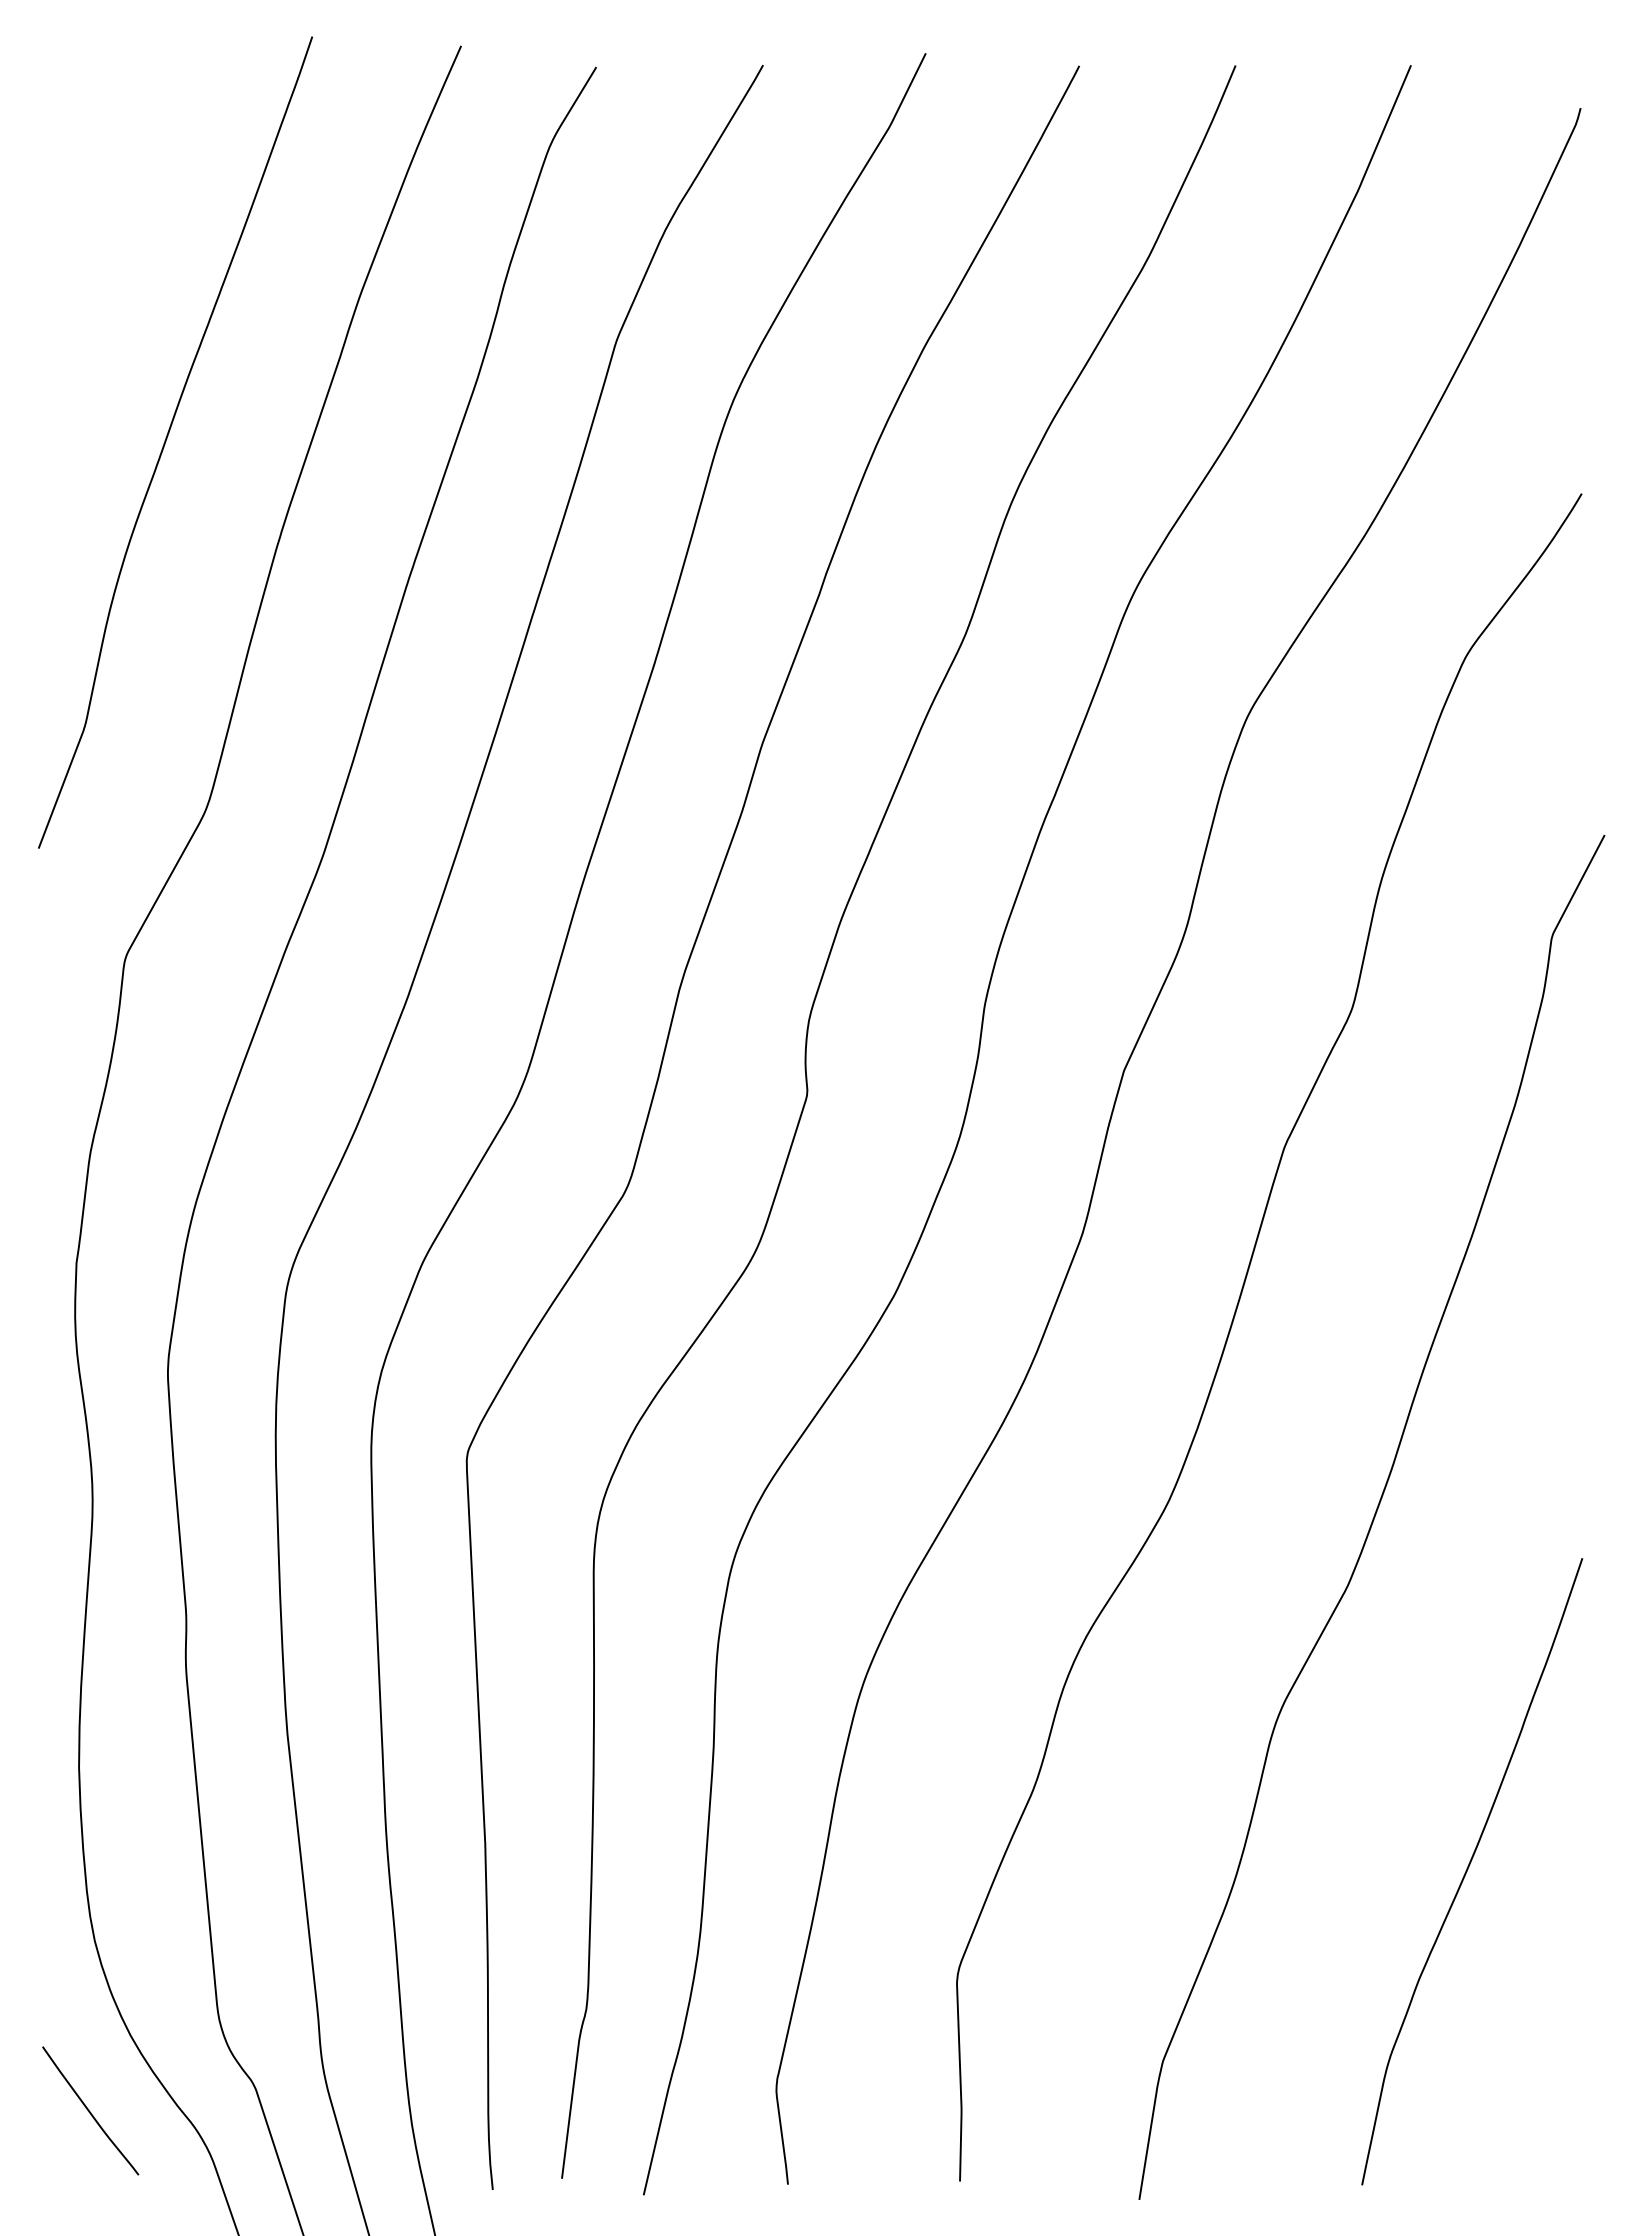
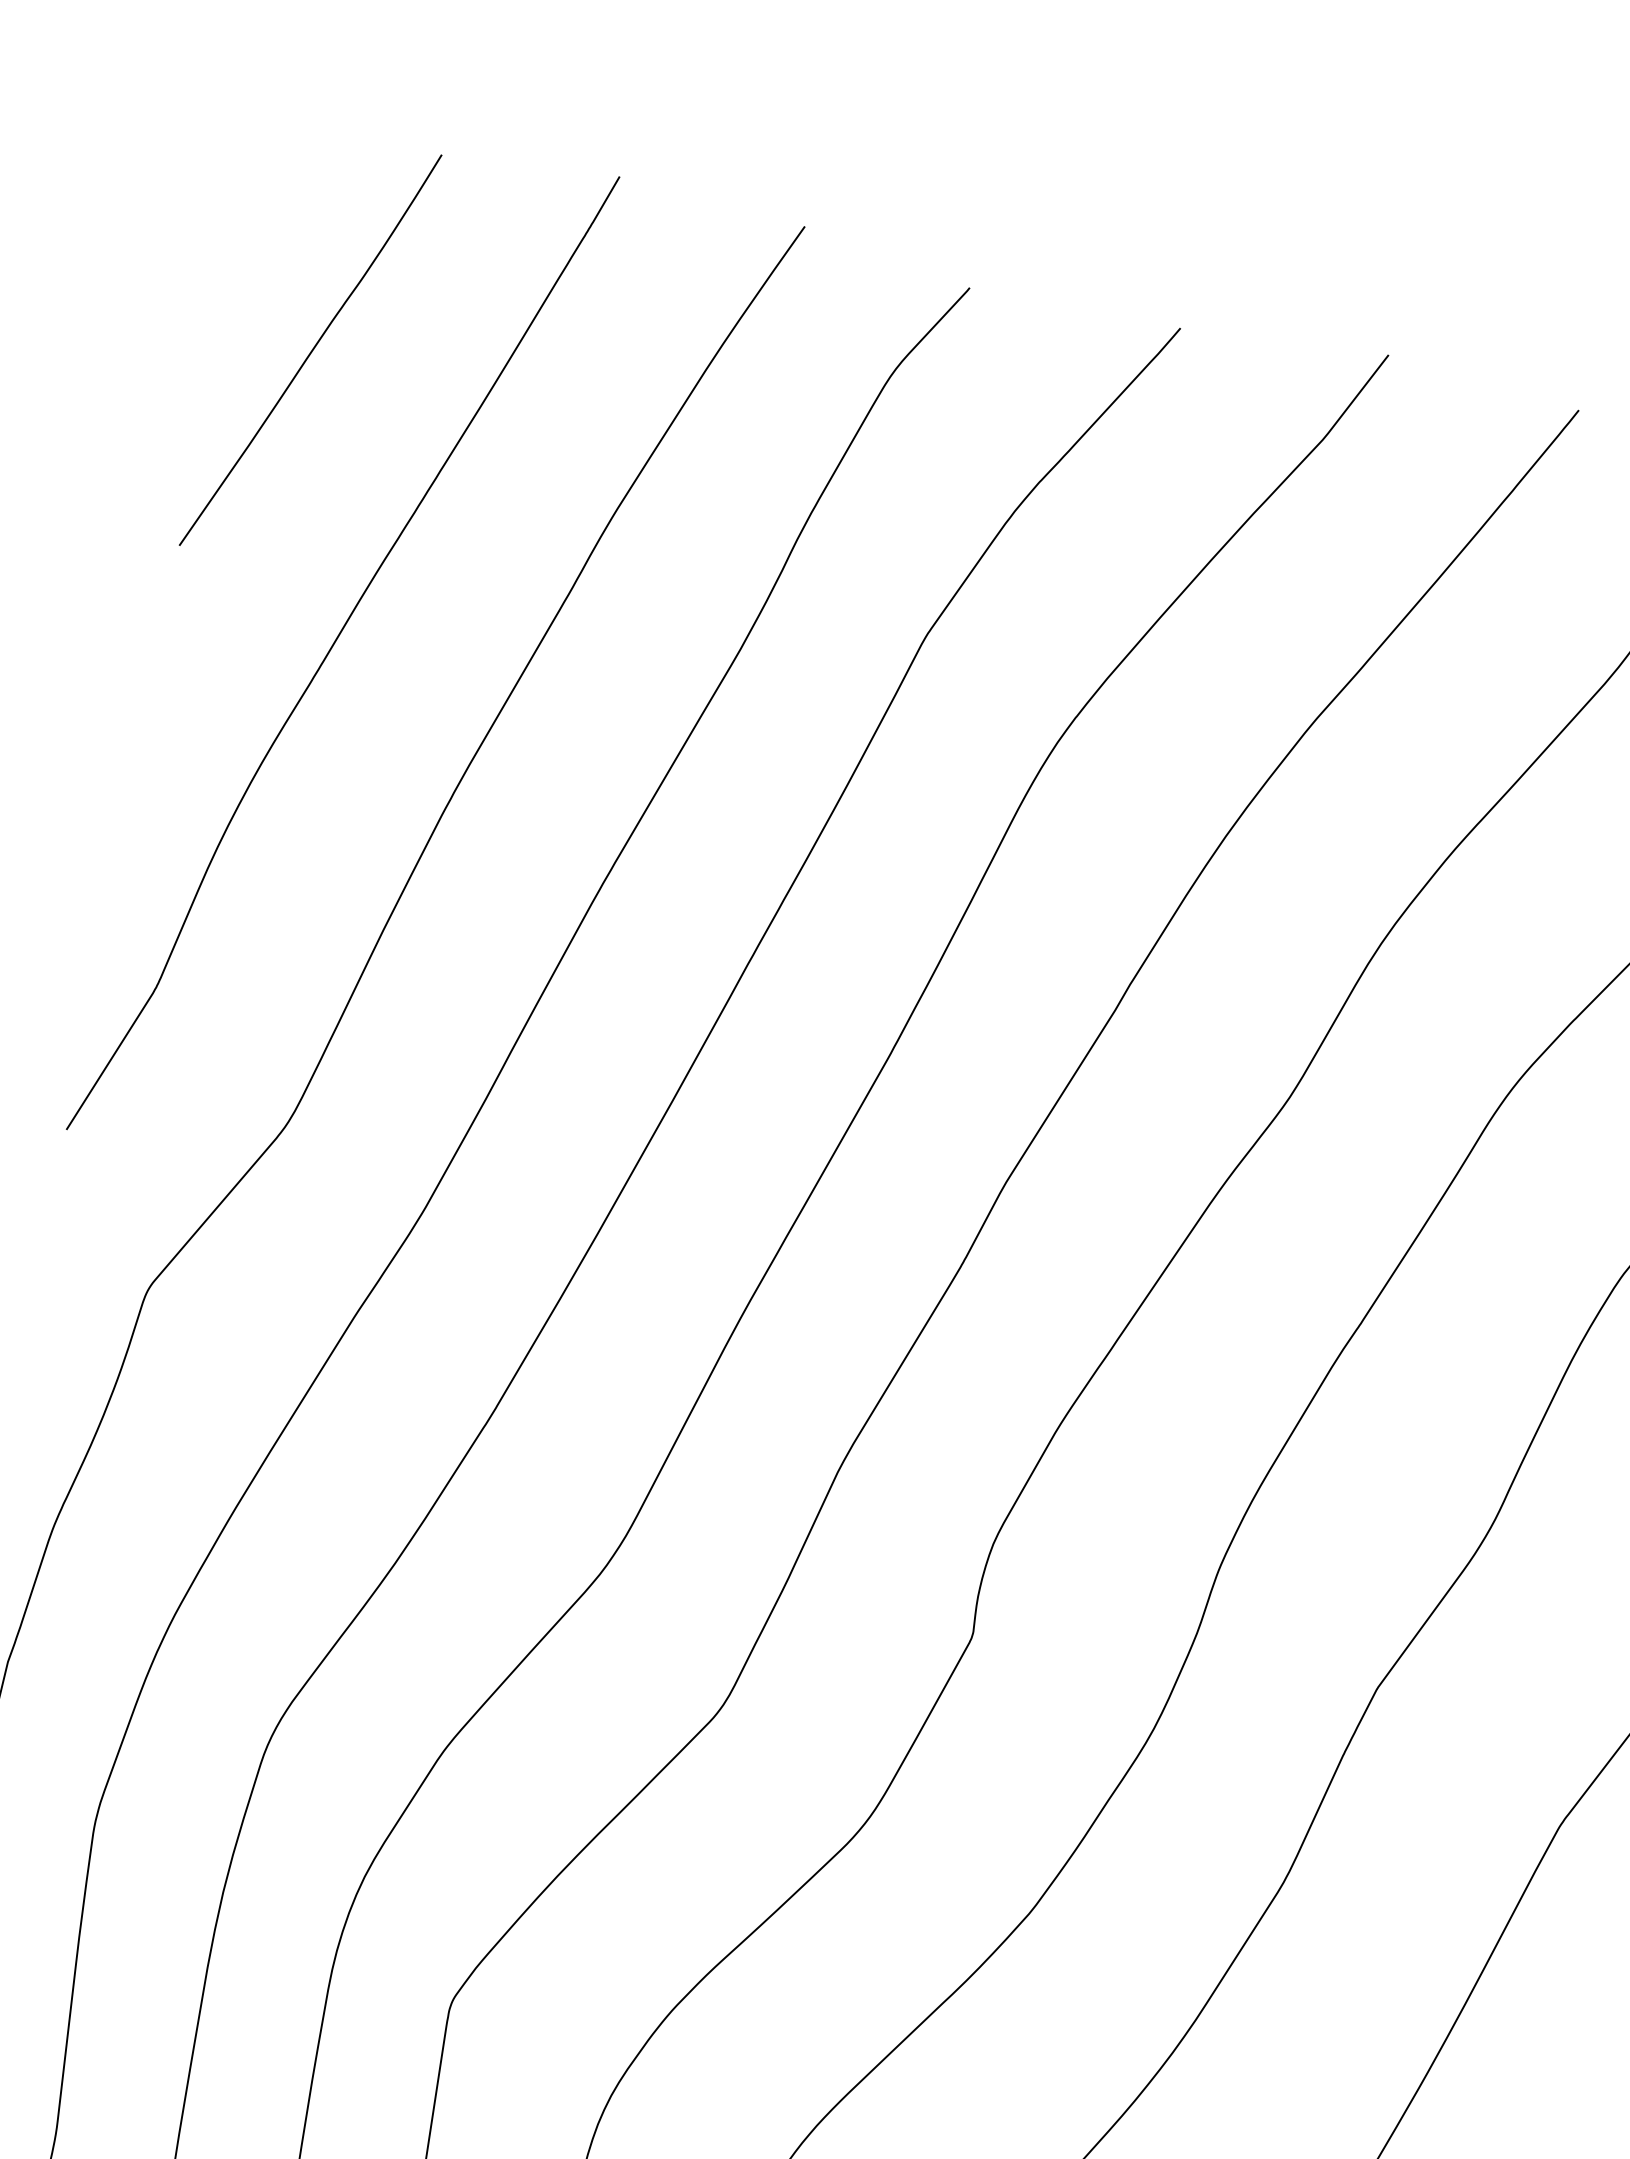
curve: (104, 216) -> (311, 350), added

